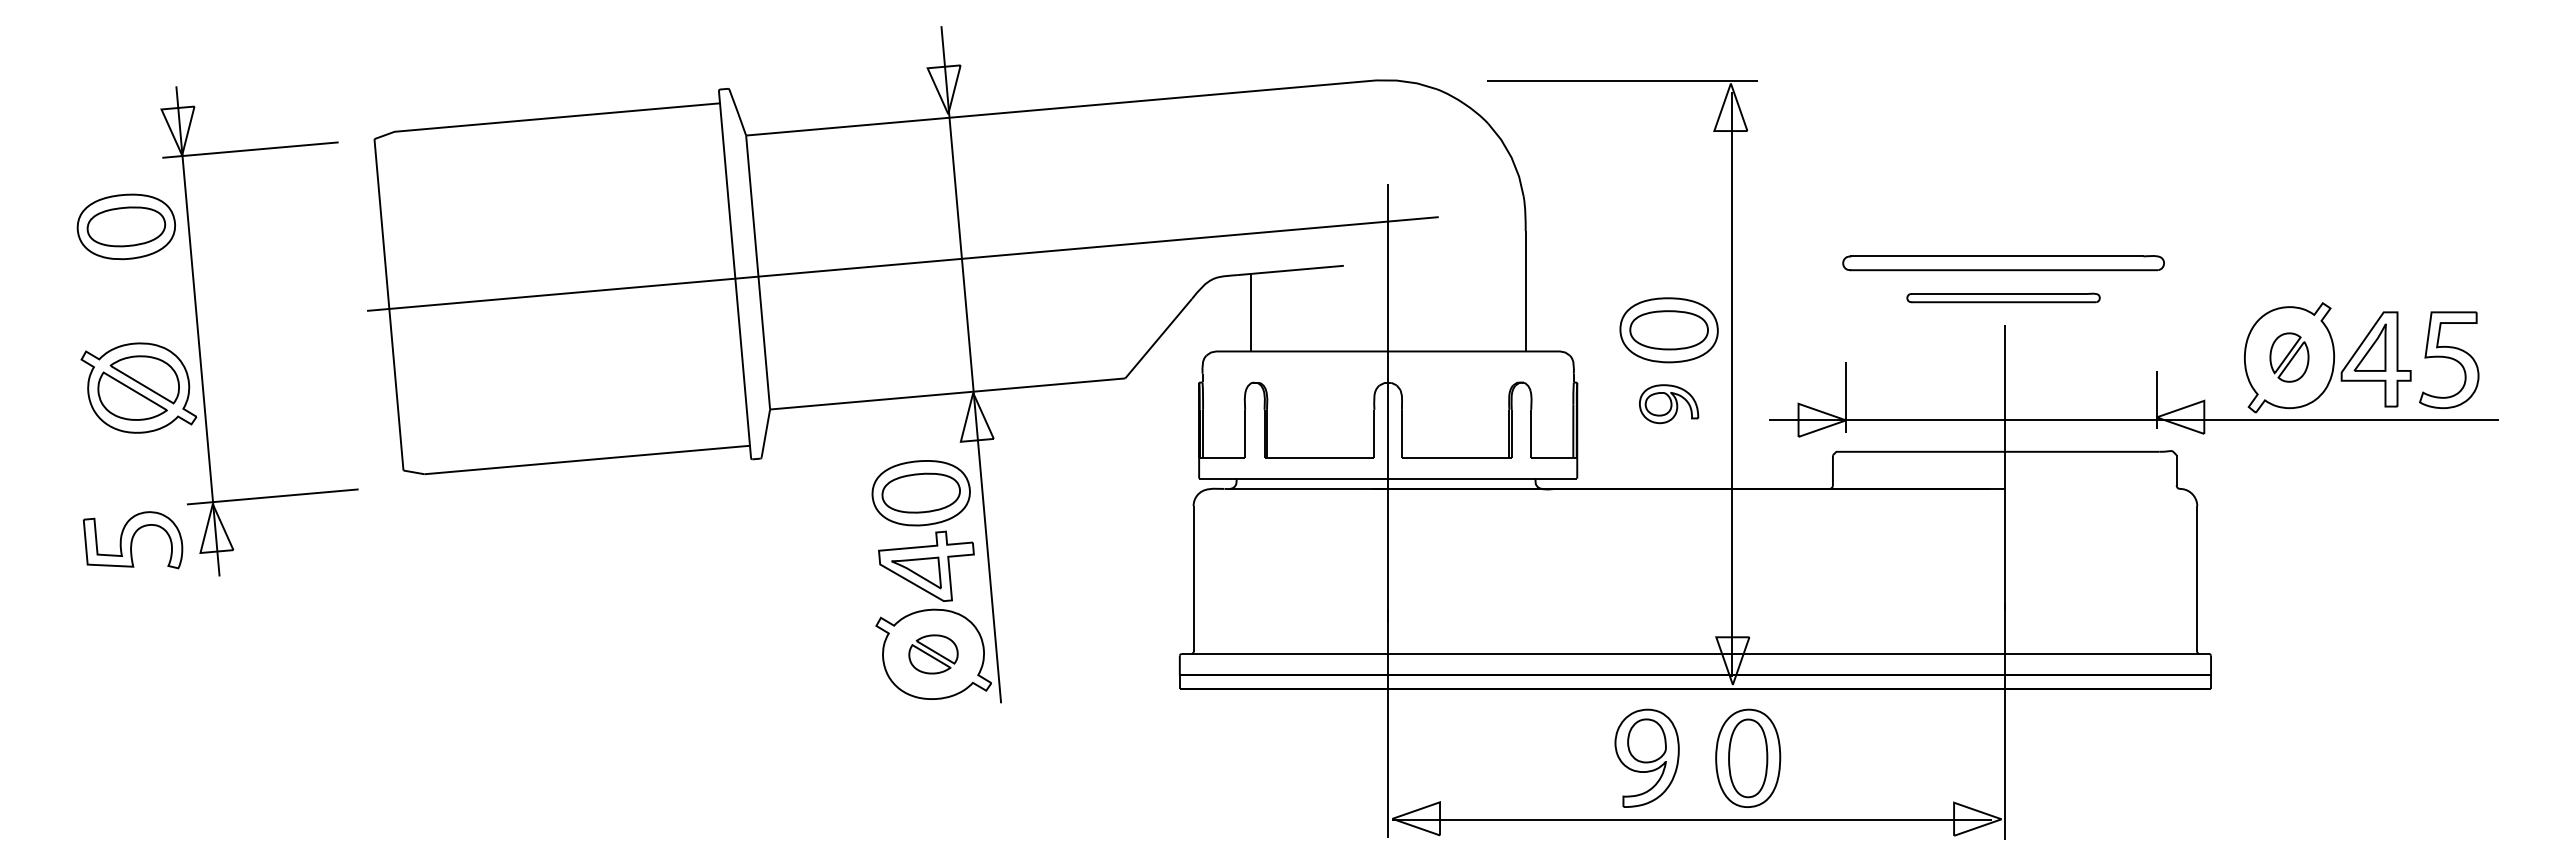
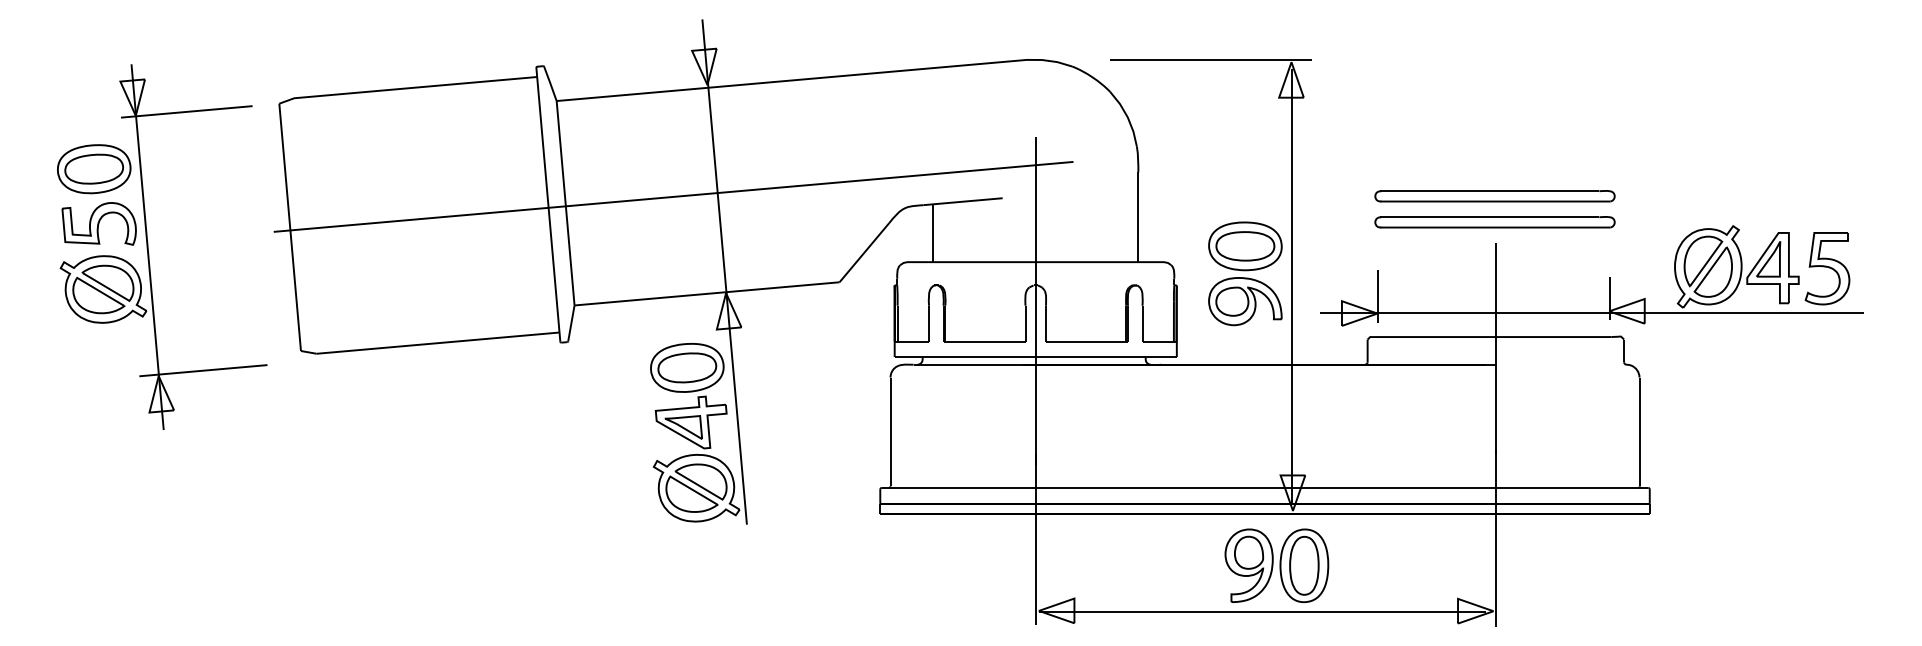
part: (2003, 297) -> (1494, 221), size x1.67
part: (2289, 357) -> (1708, 266), size x1.67
part: (1668, 403) -> (1244, 300), size x1.67
part: (132, 540) -> (98, 224), moved
part: (933, 654) -> (696, 488), size x1.67
part: (1646, 757) -> (1248, 565), moved

